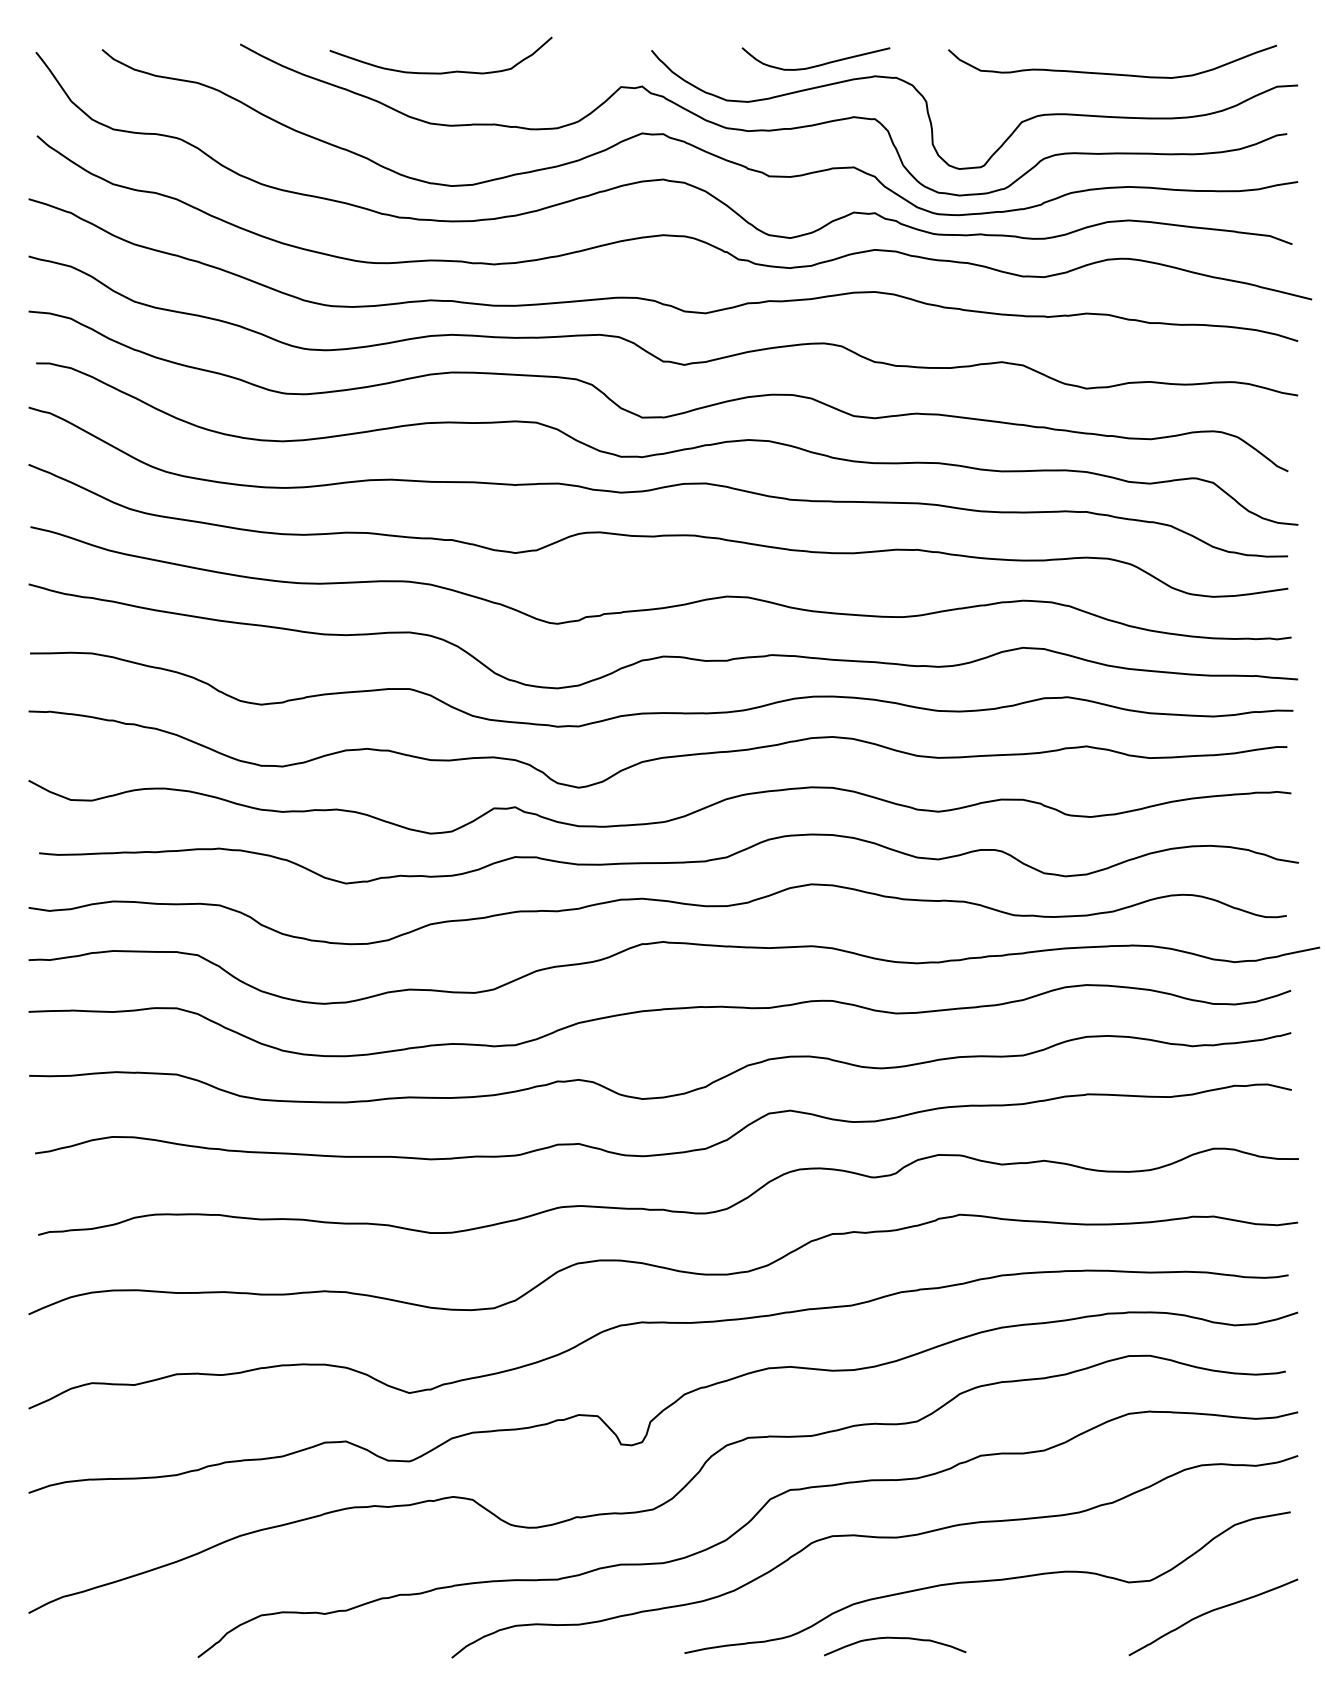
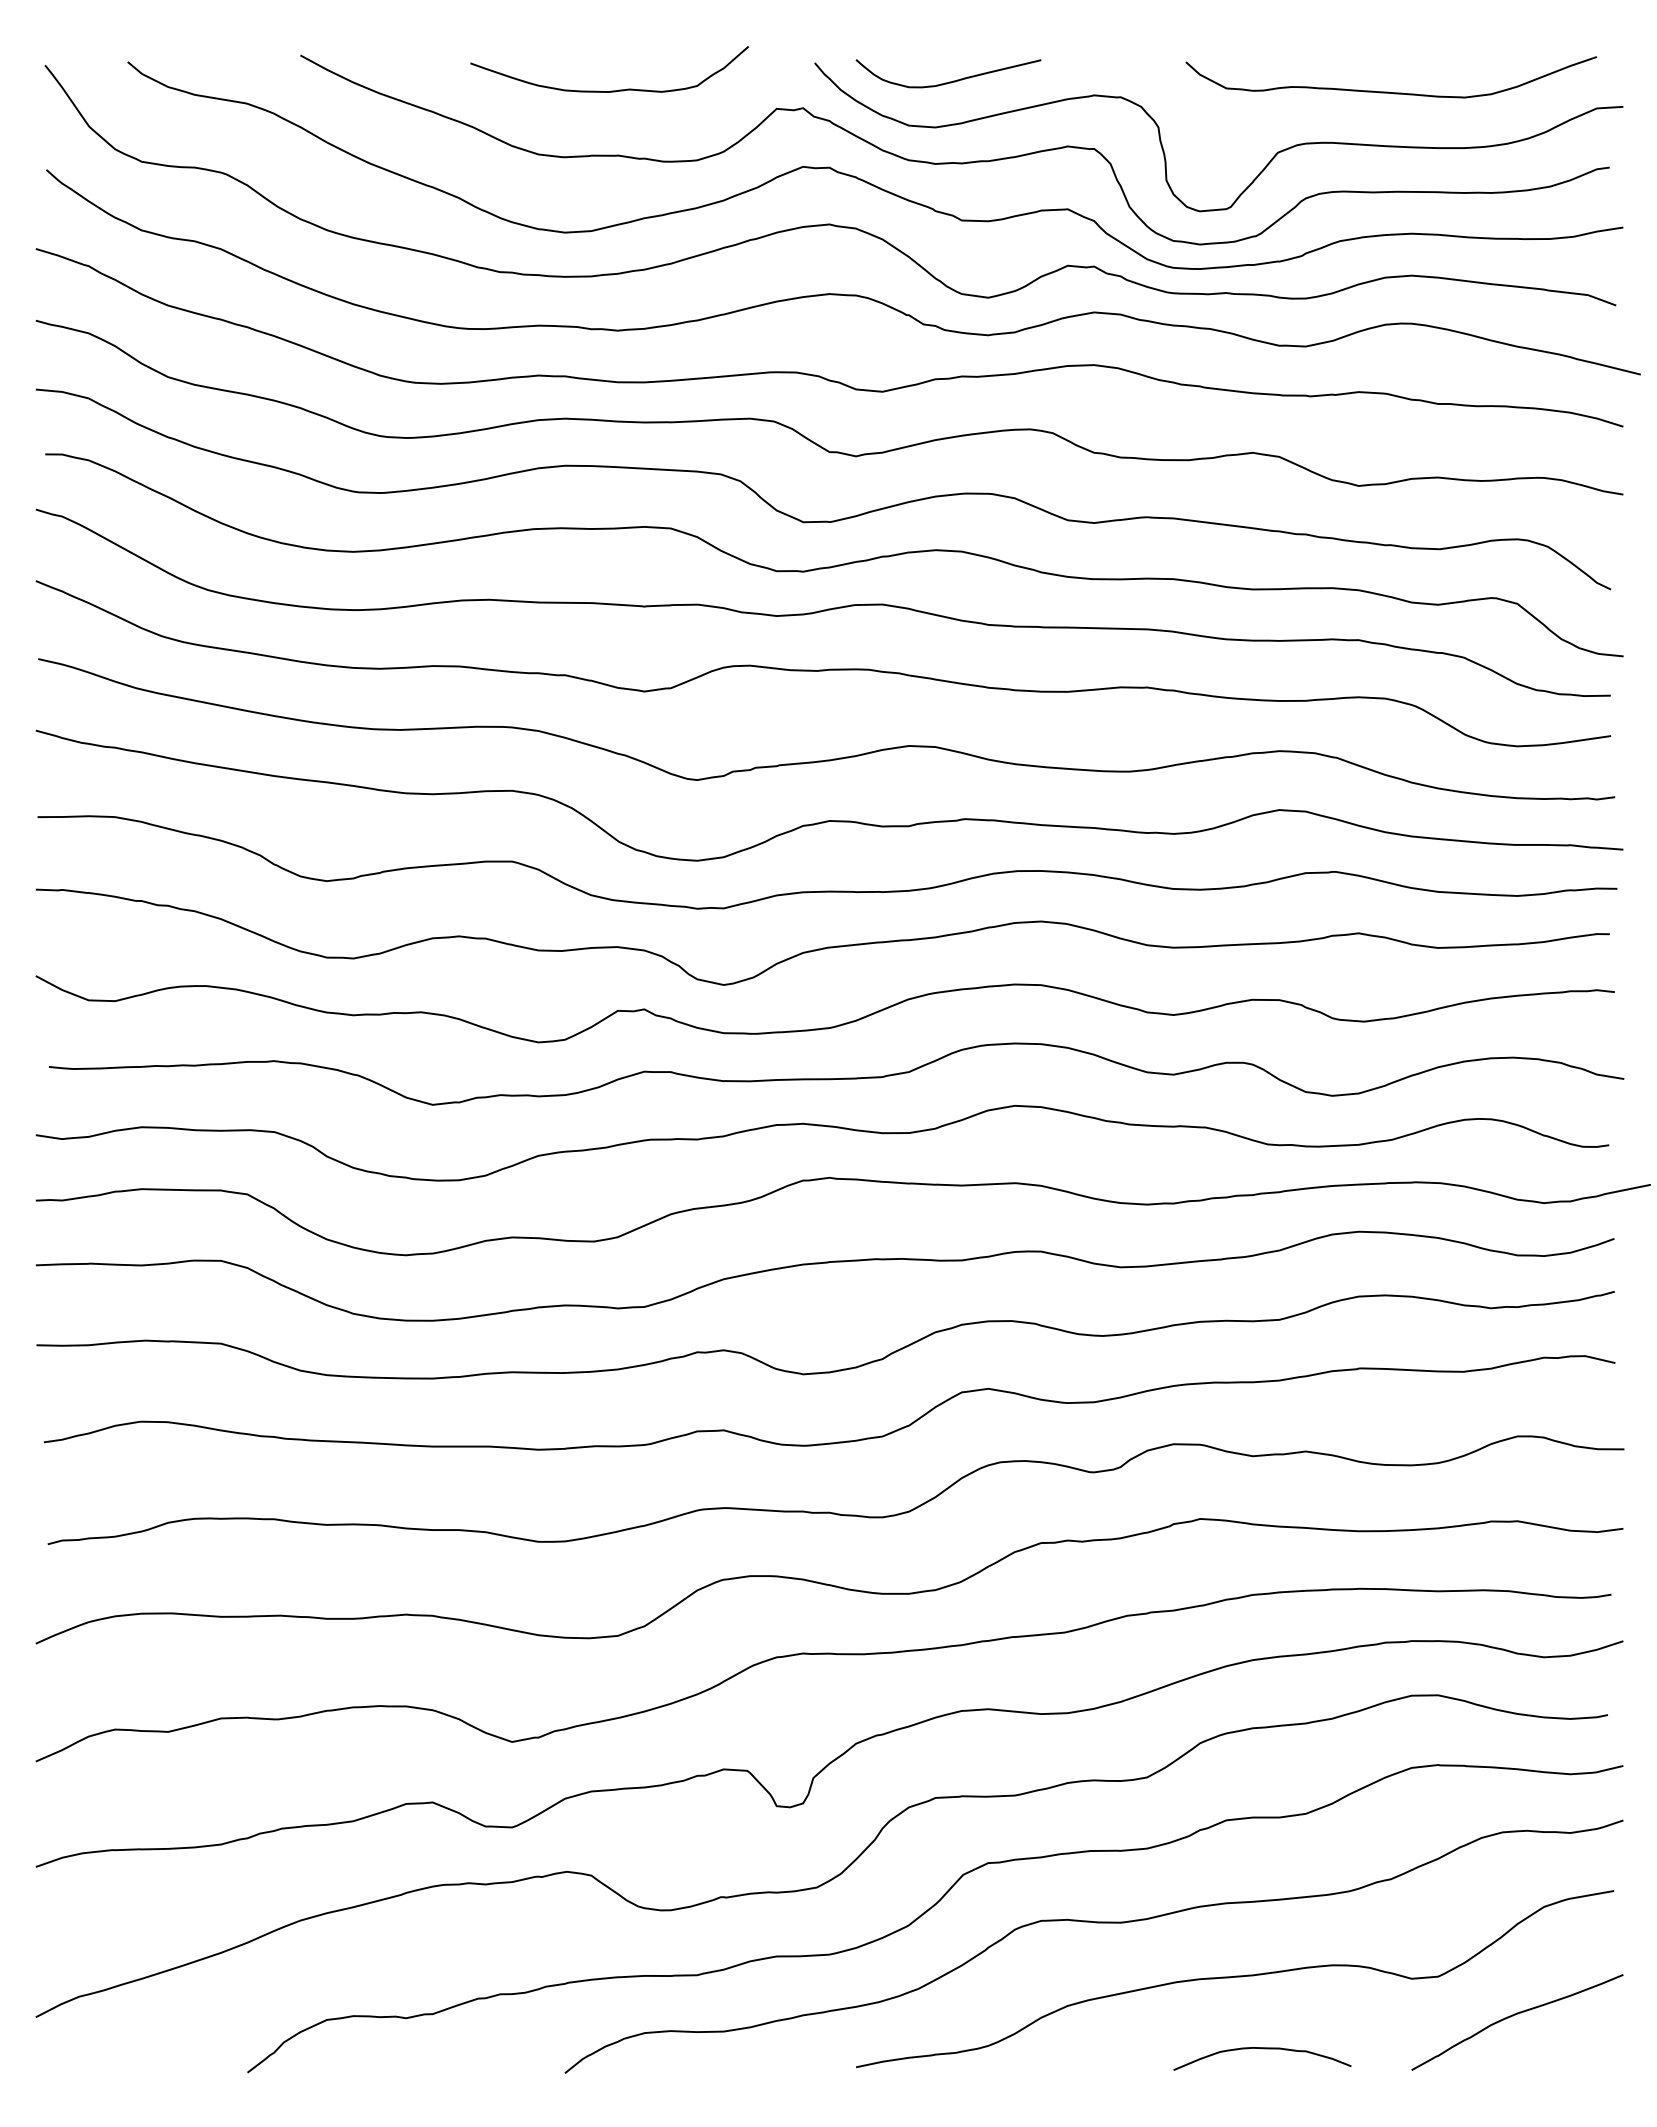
curve: (816, 65) -> (949, 81), moved
curve: (442, 72) -> (611, 90), moved
curve: (895, 1639) -> (1262, 2049), moved

